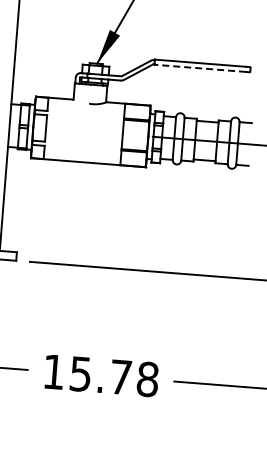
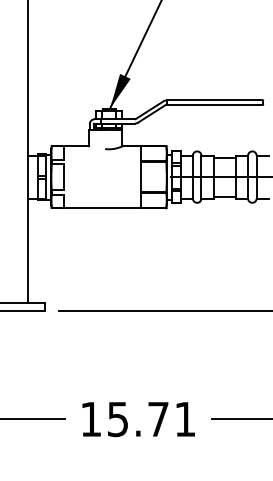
line: (200, 68) -> (213, 105), dashed -> solid
text: (147, 379) -> (184, 419), 15.78 -> 15.71

